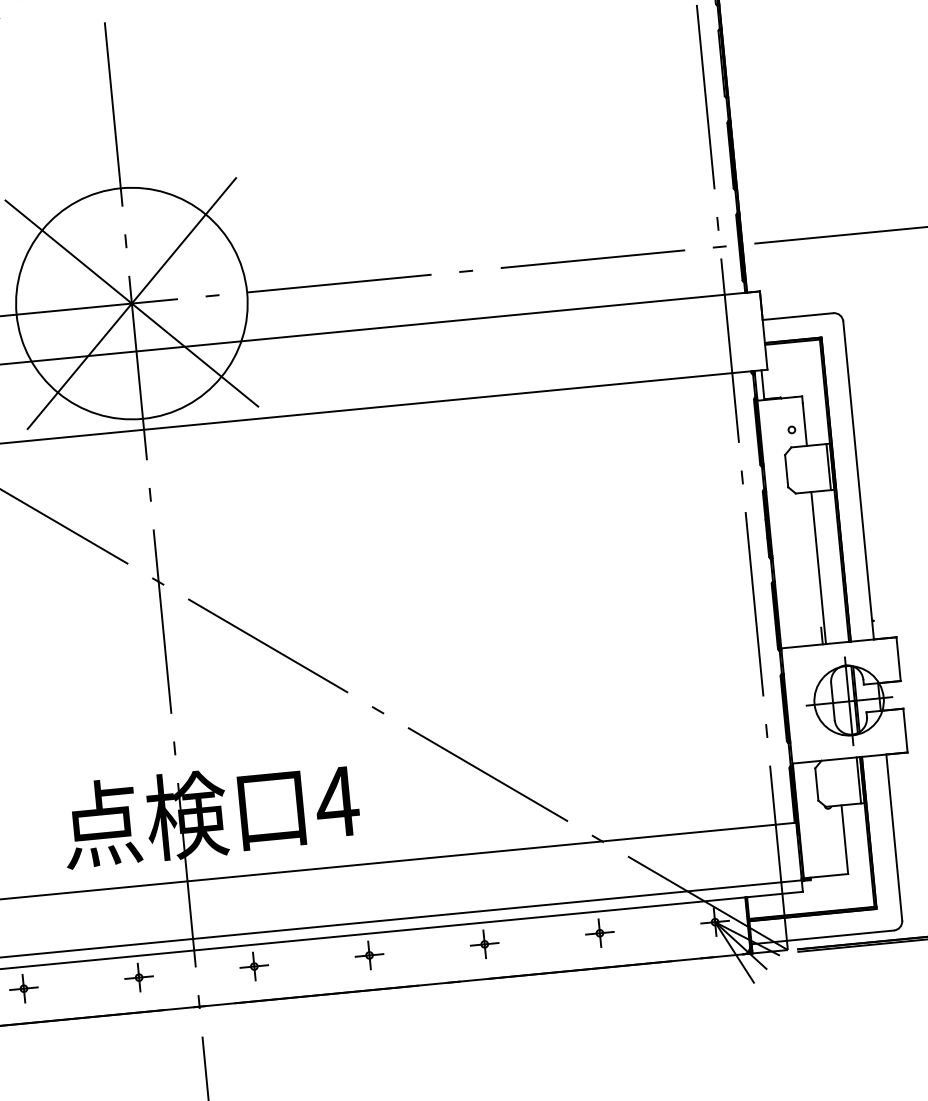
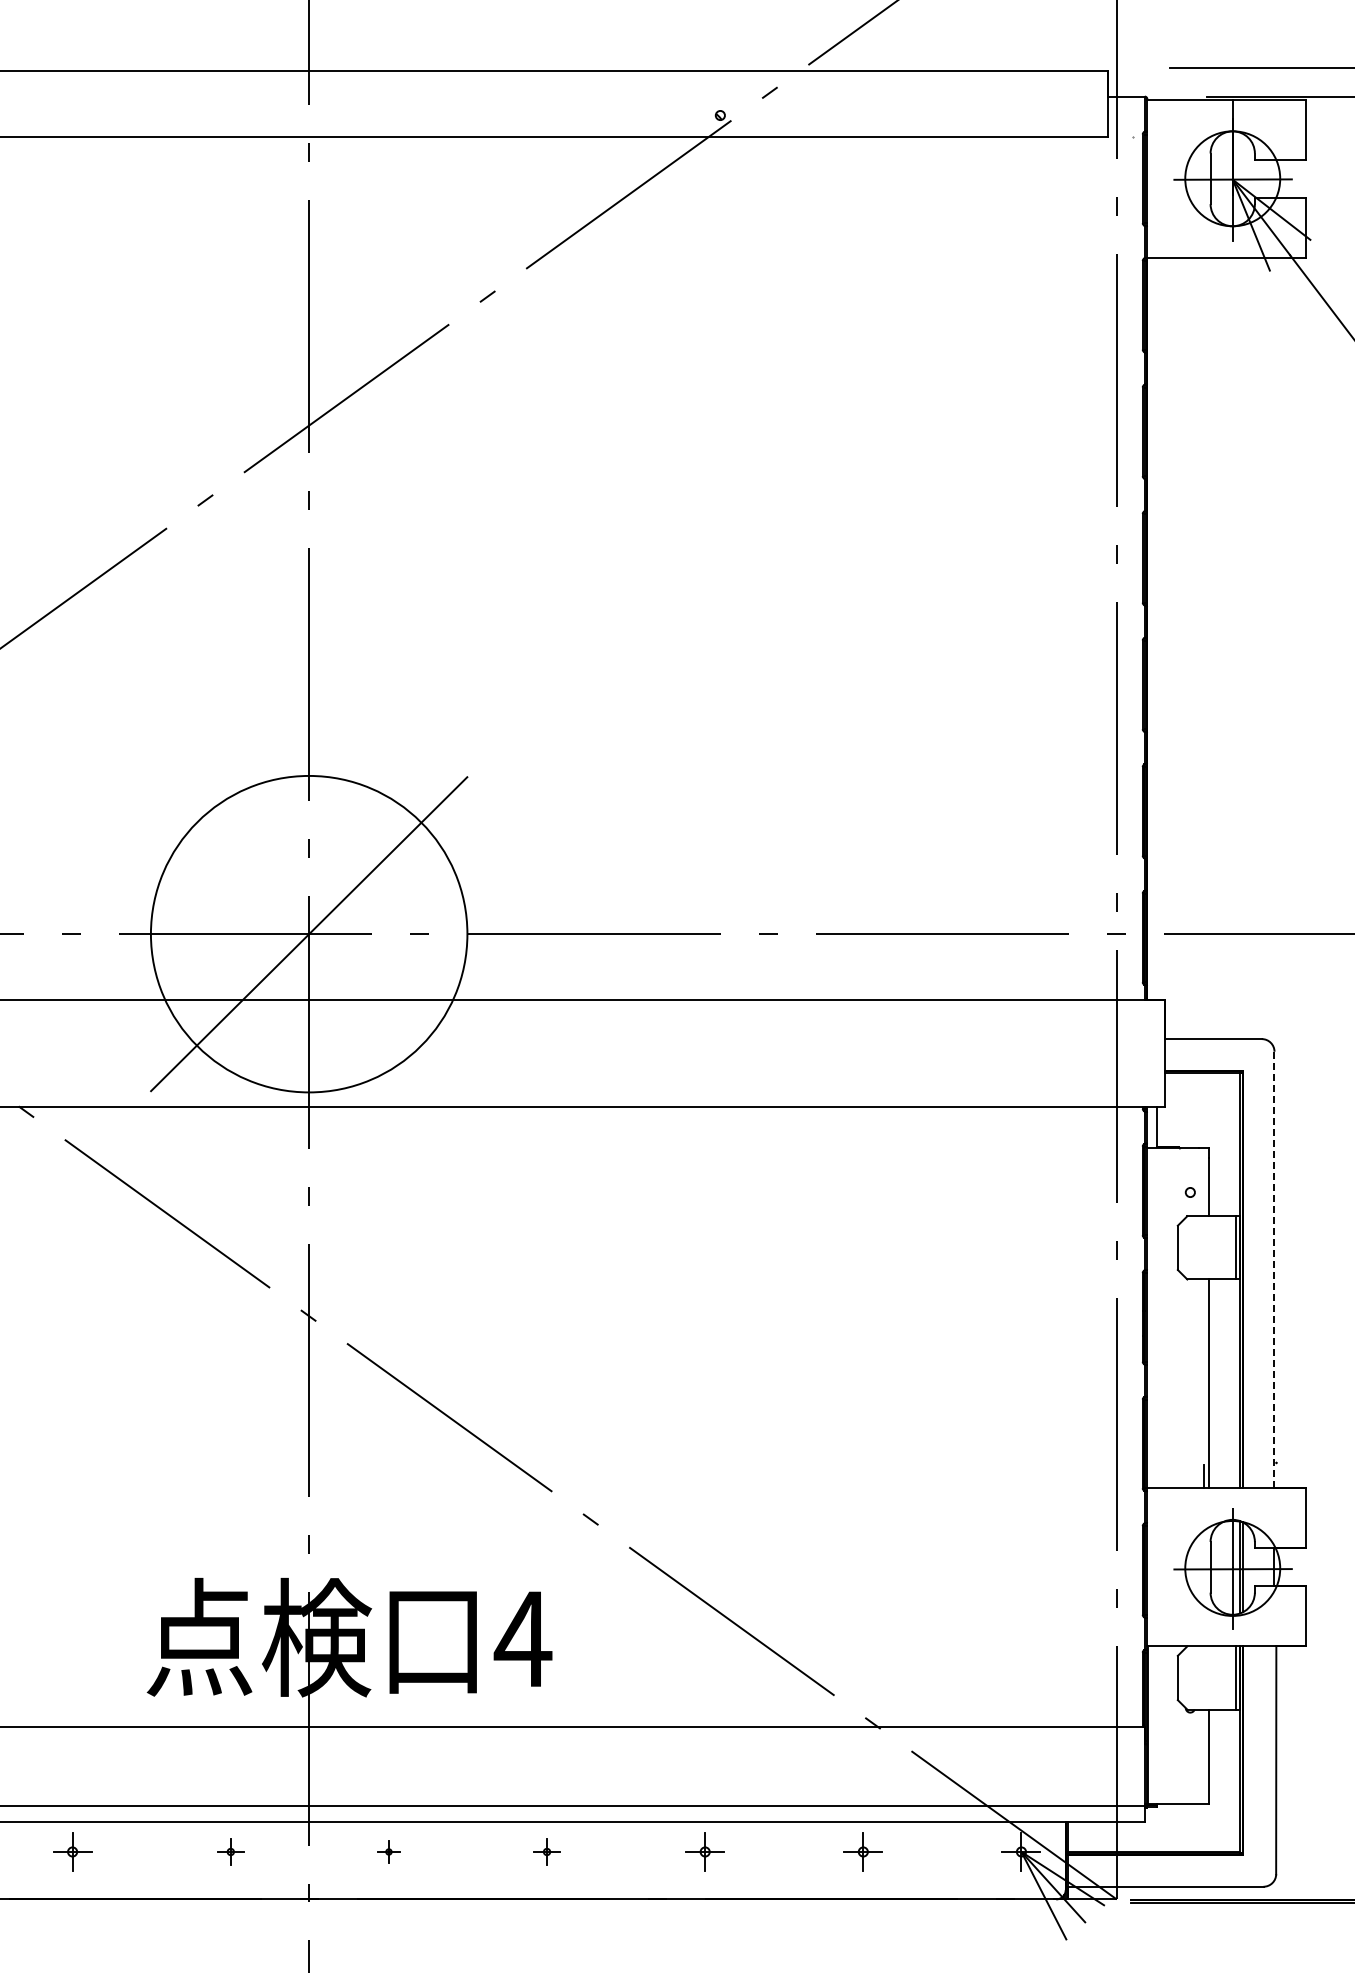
line: (131, 303) -> (308, 933), removed
line: (858, 480) -> (1274, 1270), solid -> dashed
part: (369, 955) -> (546, 1851), size x0.7
part: (254, 966) -> (388, 1851), size x0.6
part: (138, 977) -> (230, 1851), size x0.7

